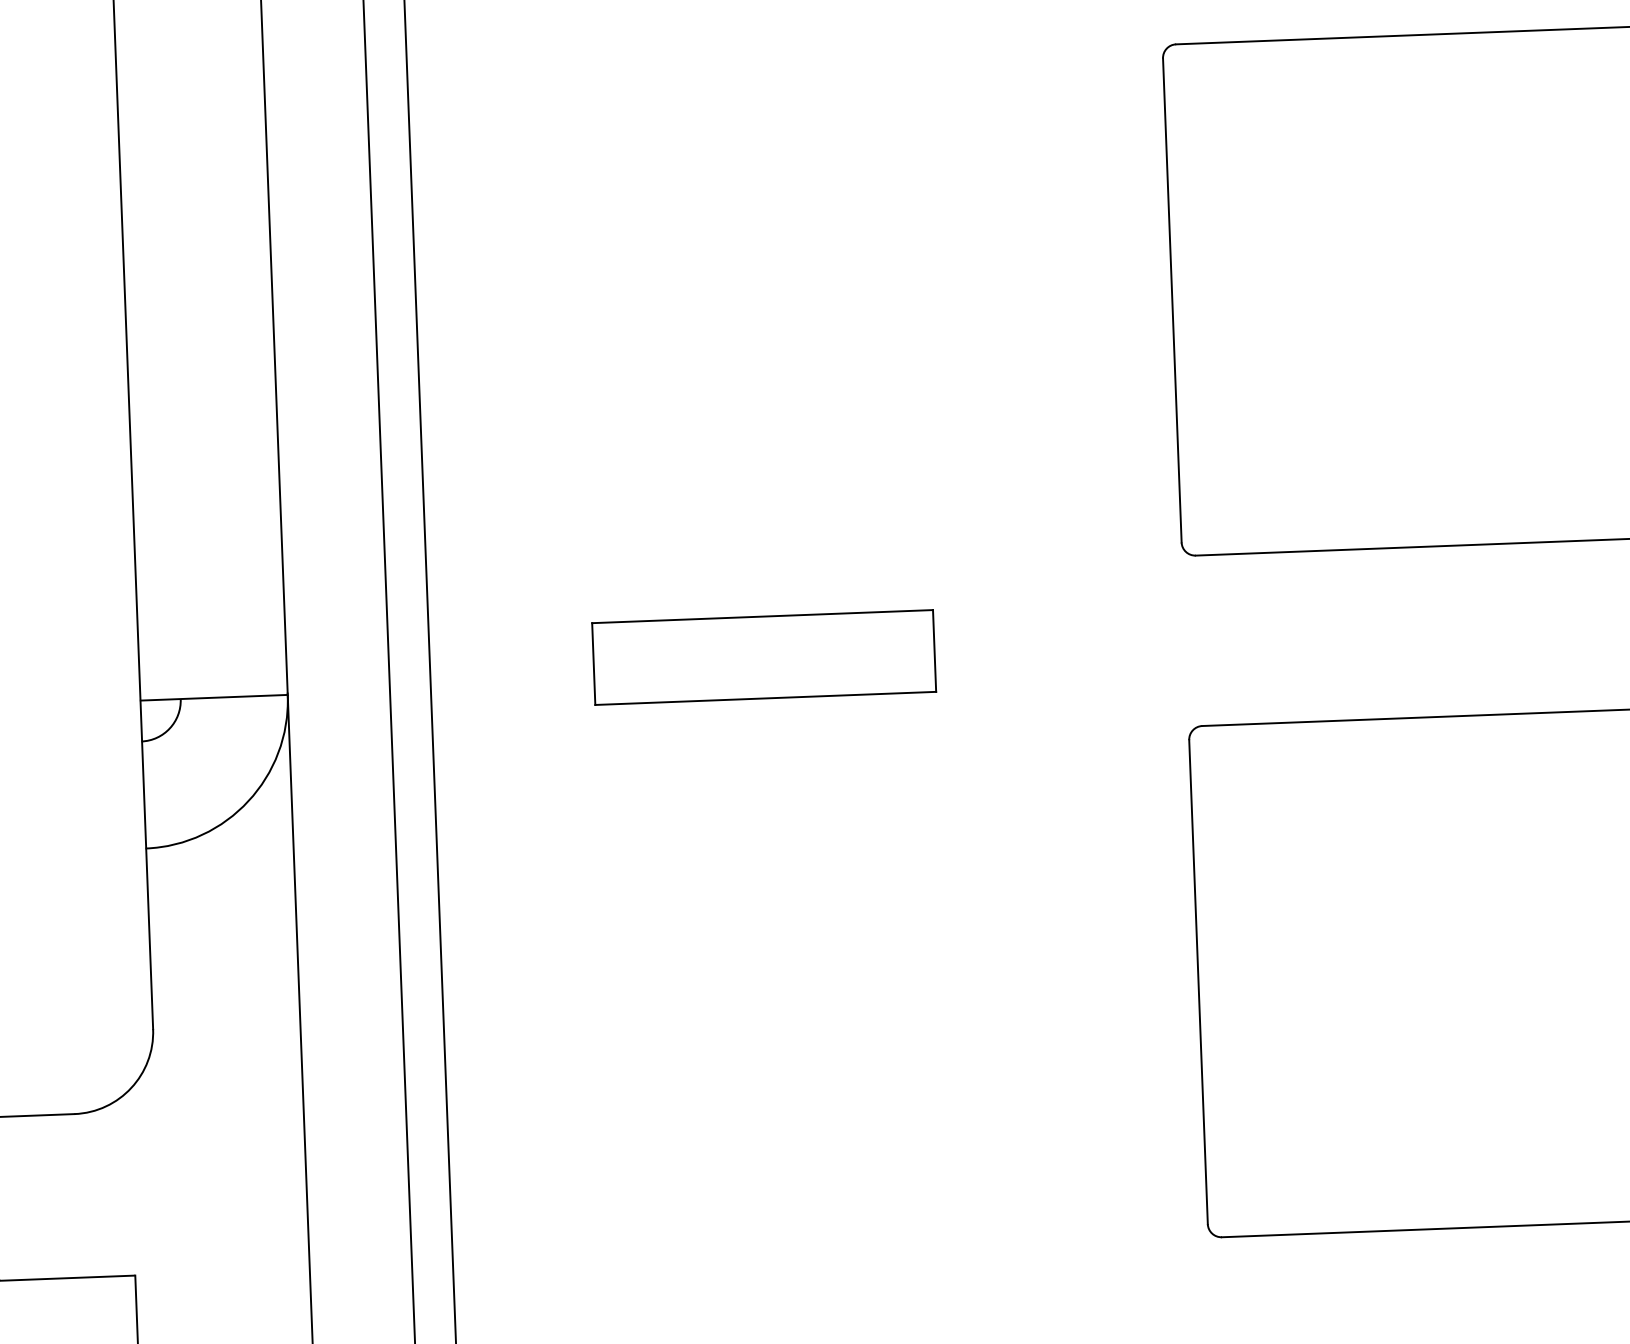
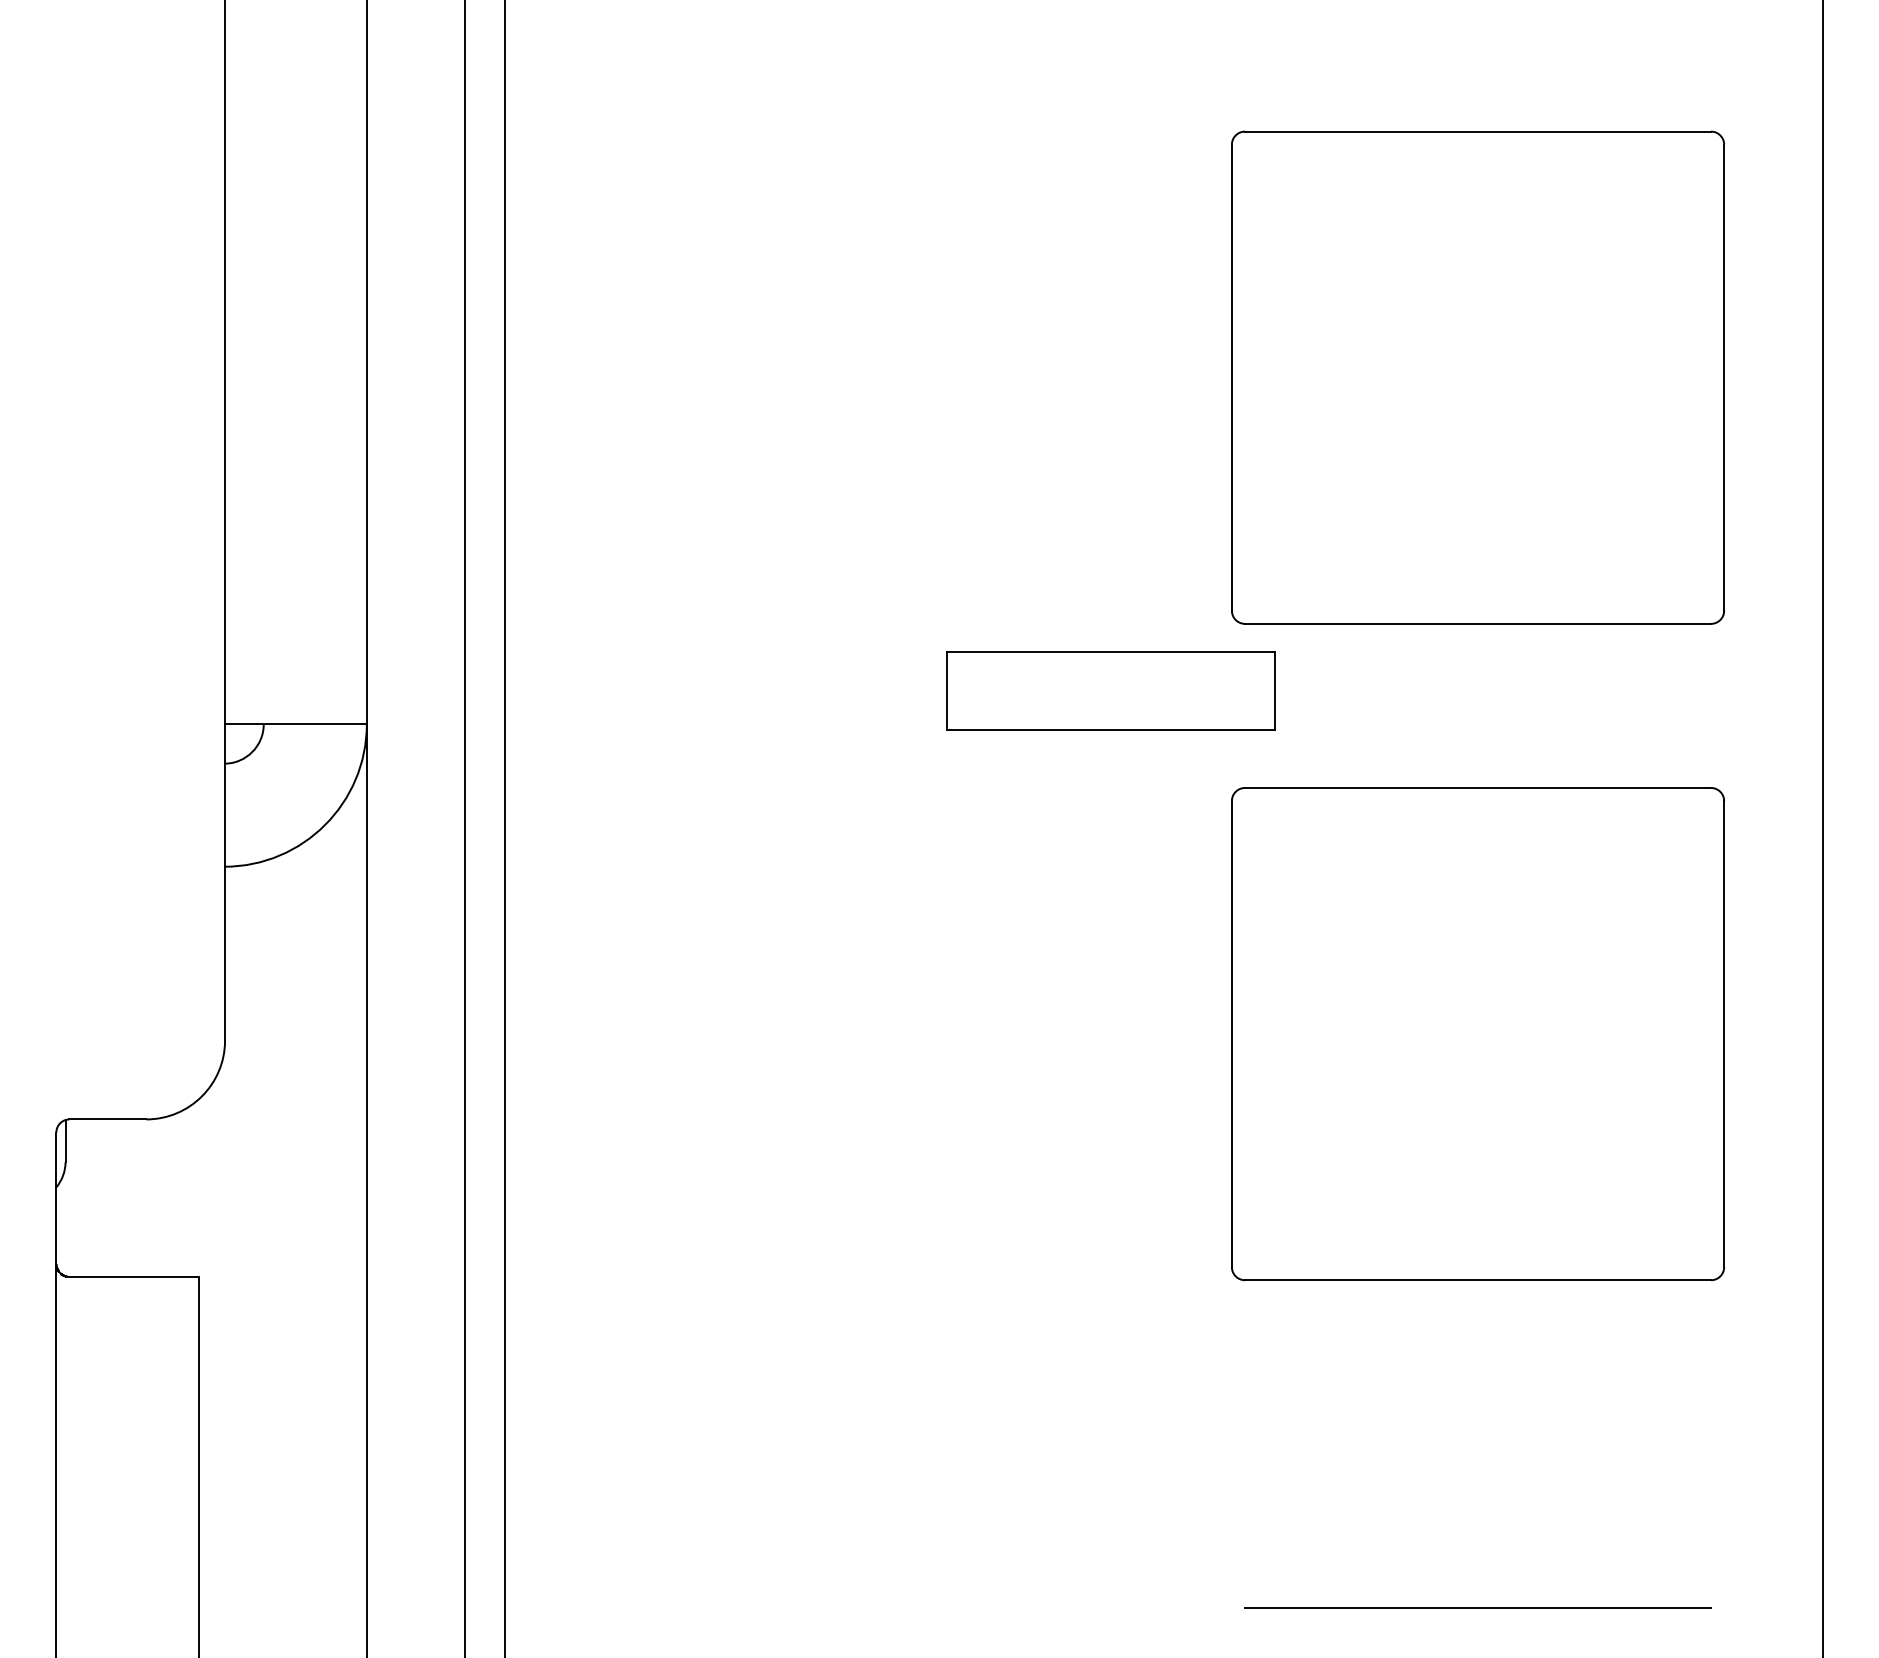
part: (763, 657) -> (1110, 690), moved

